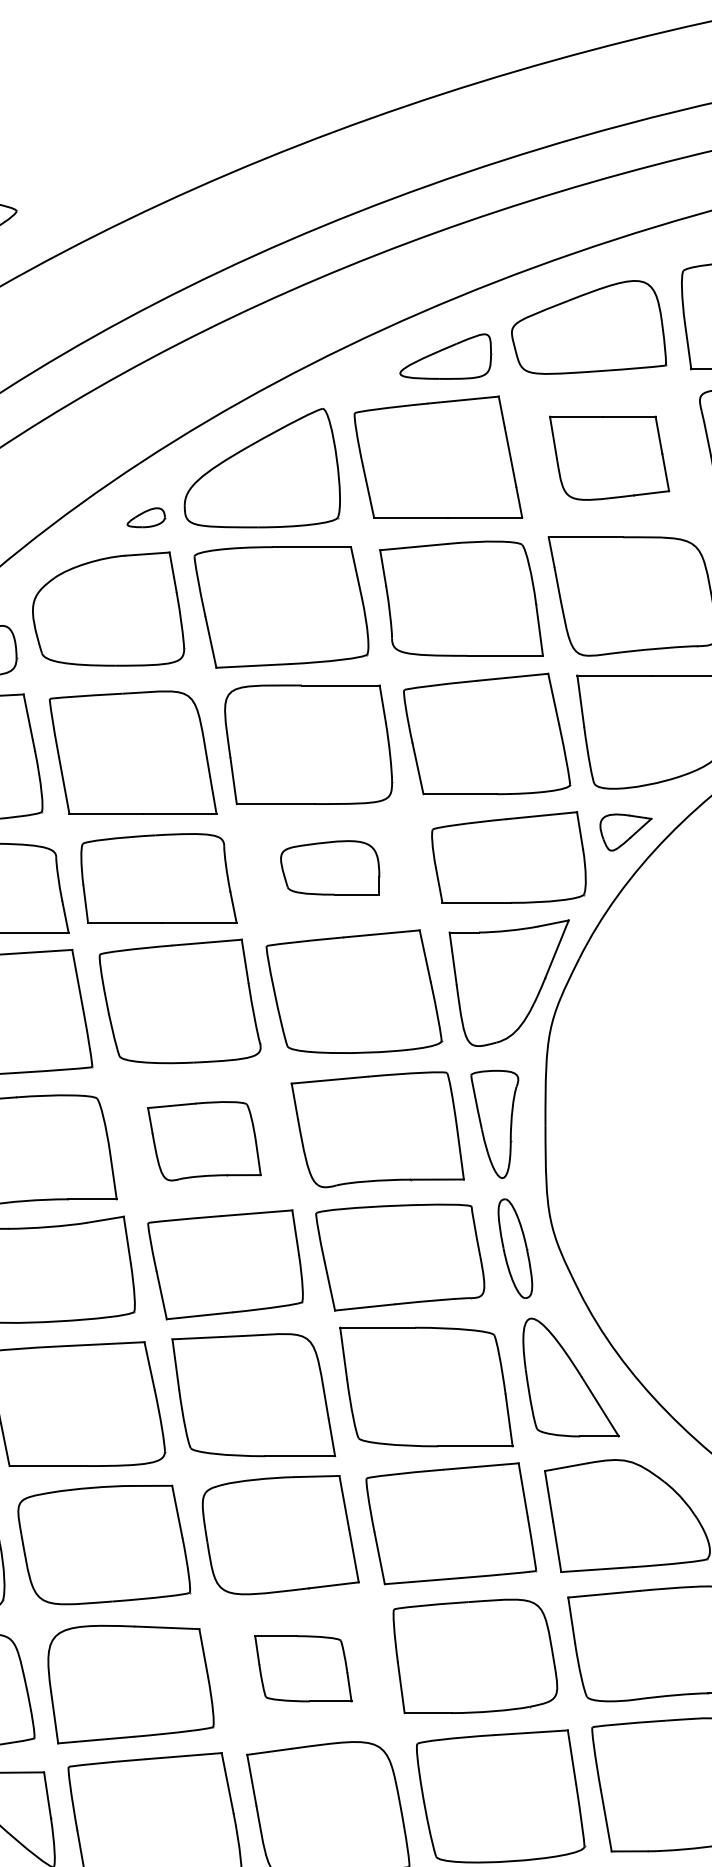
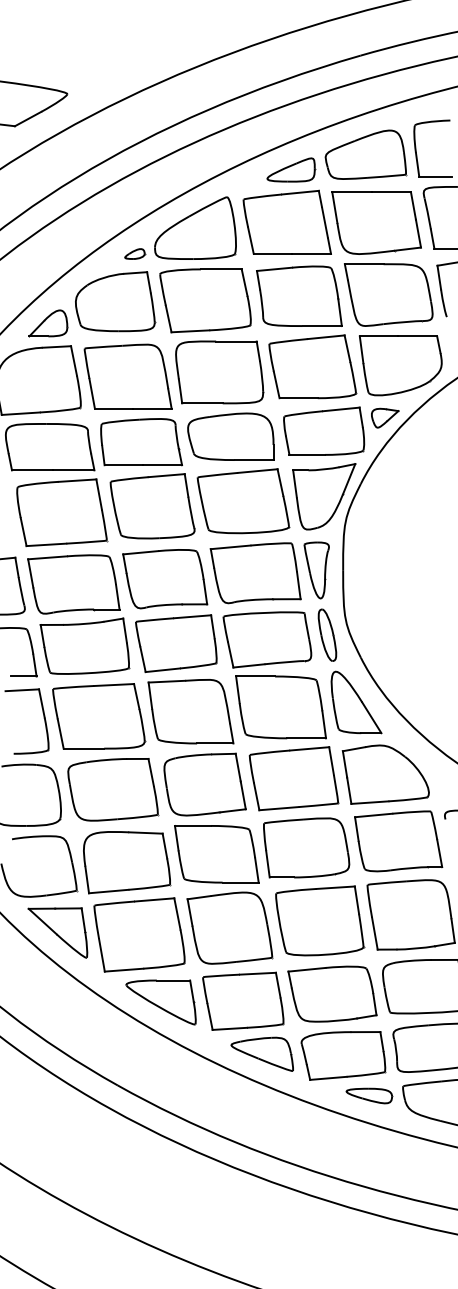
part: (609, 457) -> (376, 222), size x1.43
part: (329, 867) -> (230, 436), size x1.67
part: (204, 1141) -> (165, 579), size x1.43
part: (302, 1669) -> (216, 854), size x1.67

